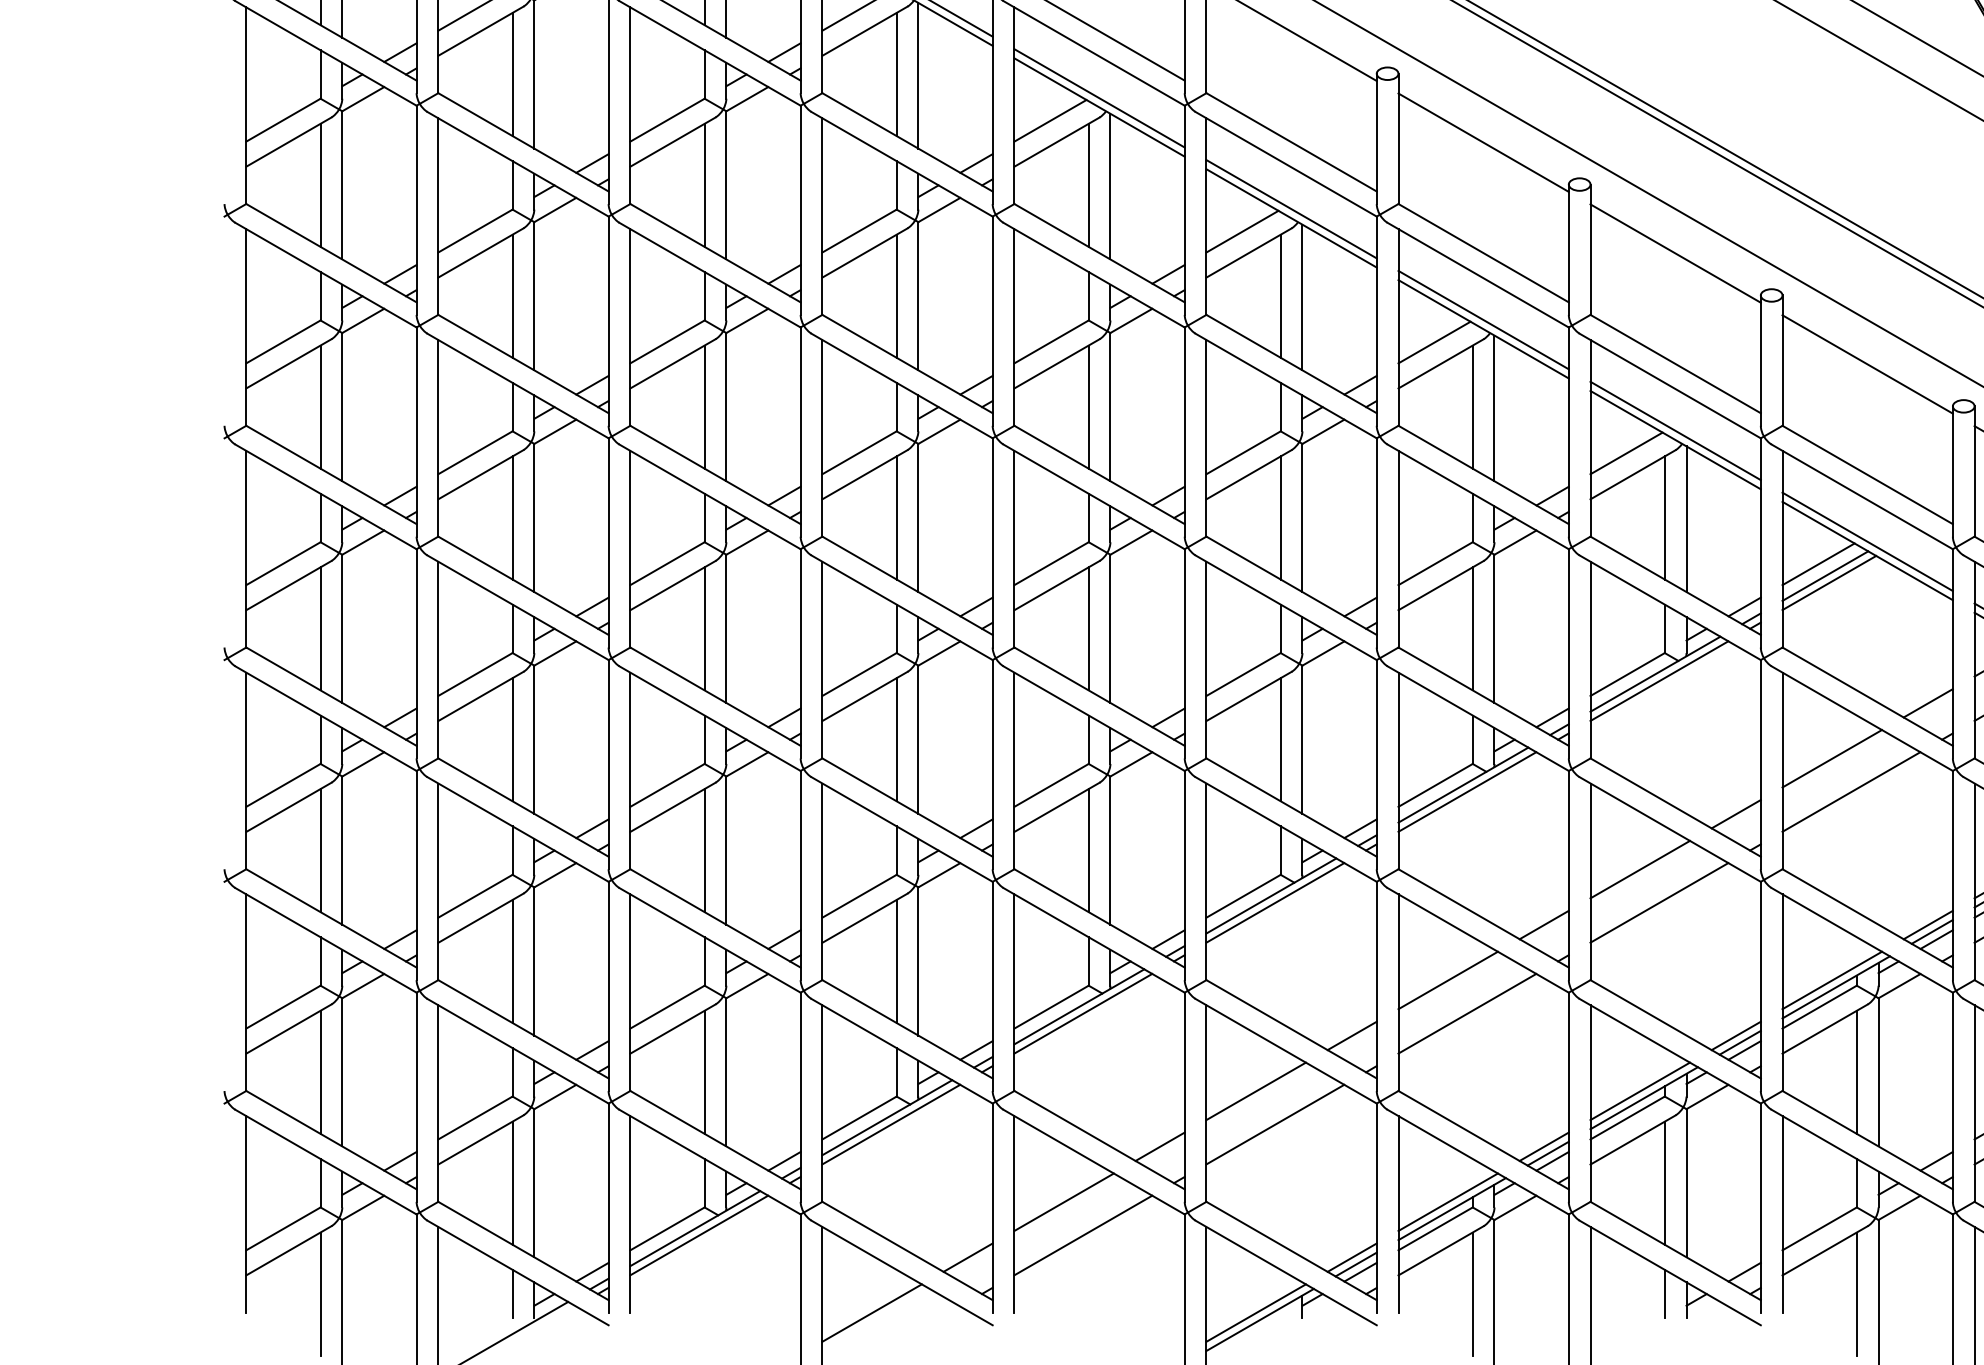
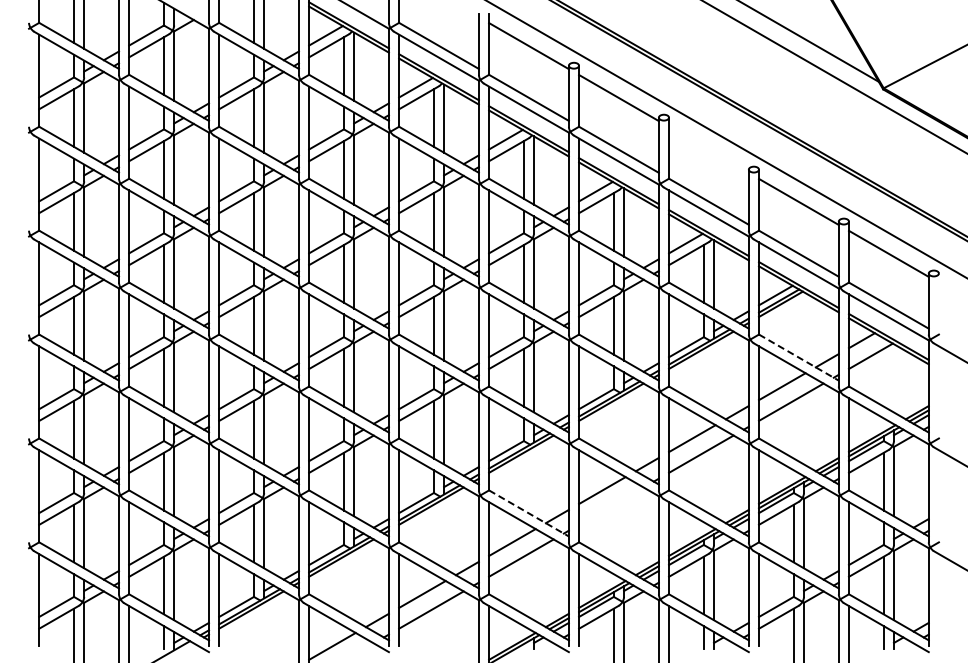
line: (1674, 252) -> (708, 149), removed
line: (1868, 696) -> (799, 357), solid -> dashed
line: (1467, 1012) -> (611, 505), removed
line: (1292, 1029) -> (529, 513), solid -> dashed

